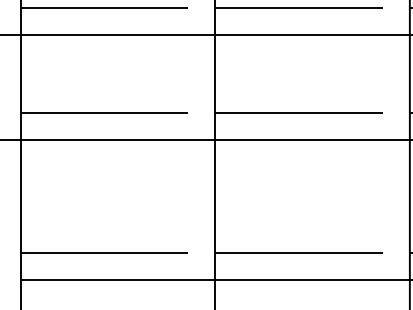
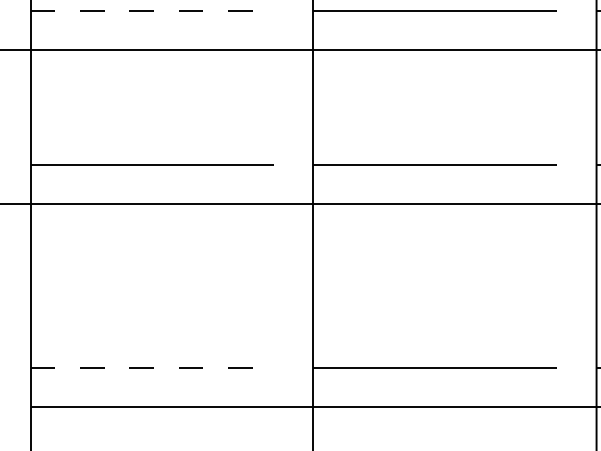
line: (105, 7) -> (153, 10), solid -> dashed
line: (105, 252) -> (153, 367), solid -> dashed

